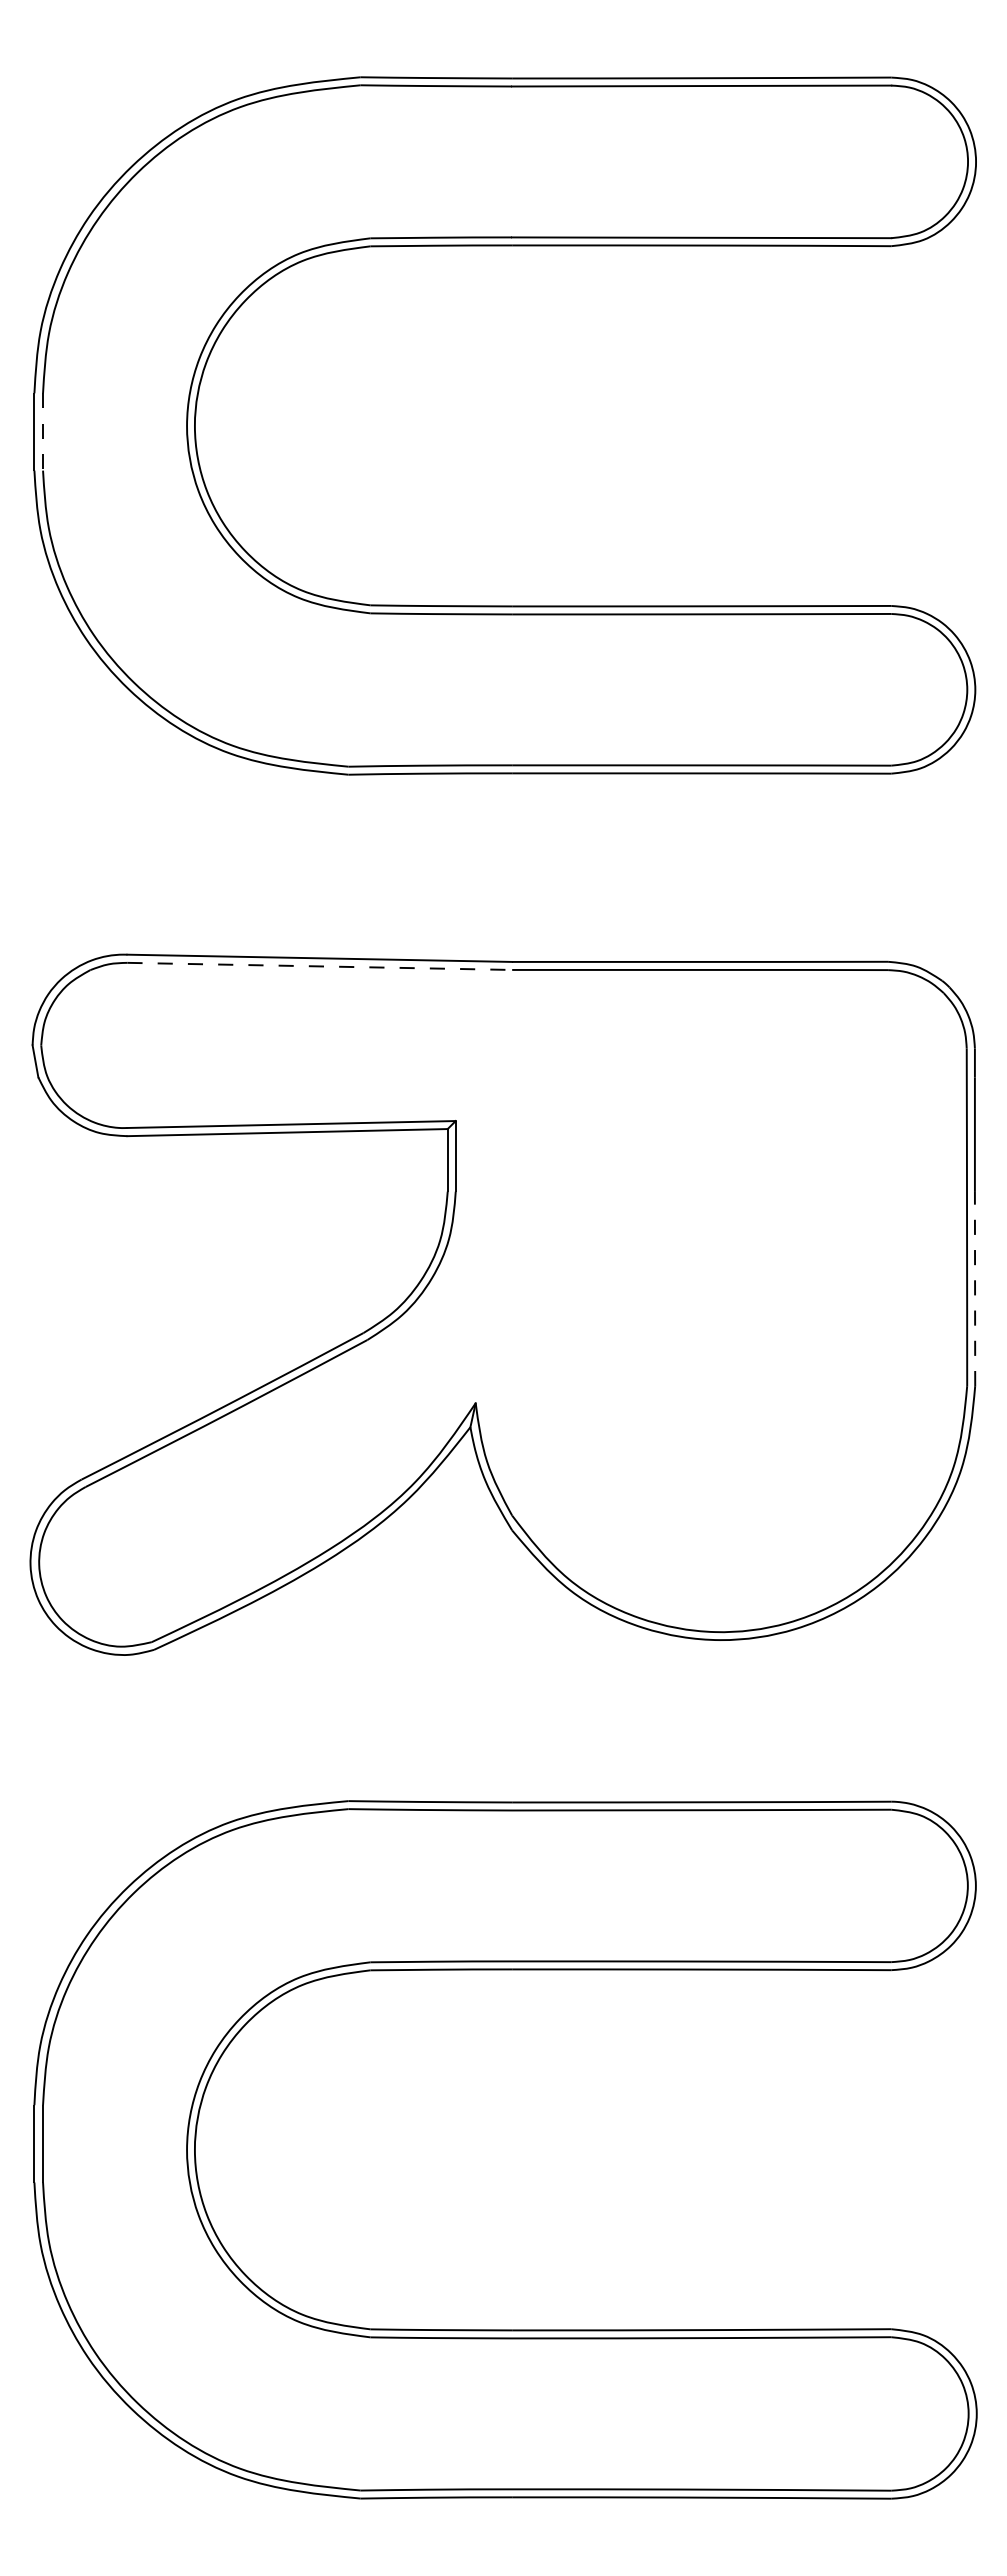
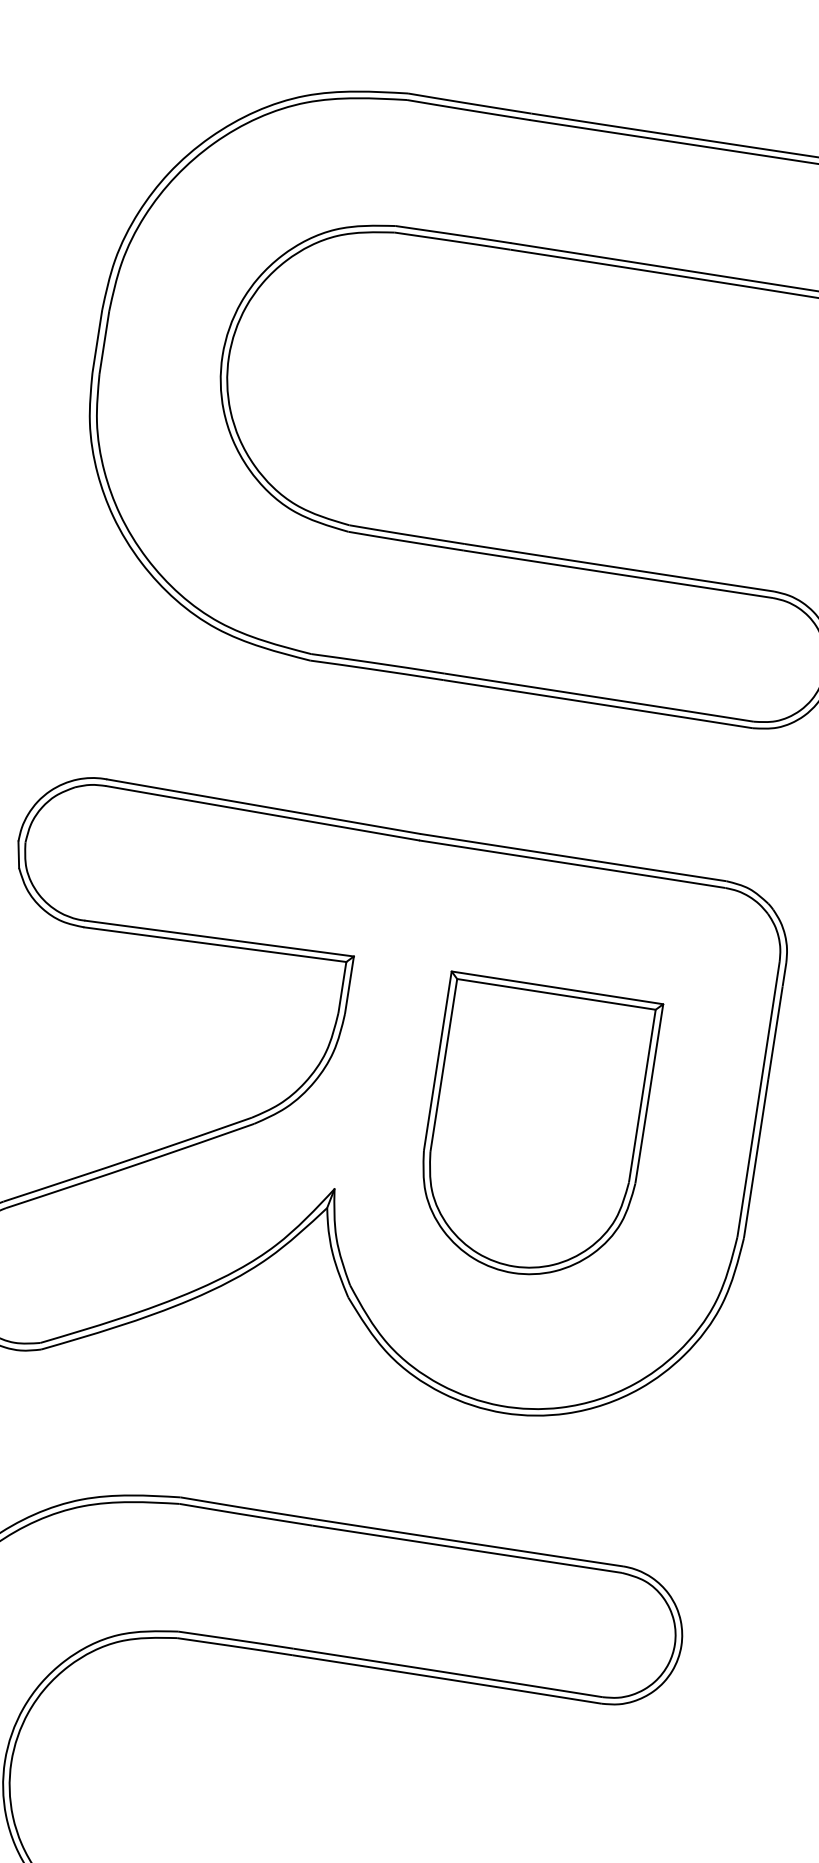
line: (43, 432) -> (104, 343), dashed -> solid
line: (320, 966) -> (263, 813), dashed -> solid
line: (975, 1287) -> (756, 1157), dashed -> solid
part: (705, 1295) -> (535, 1130), added

